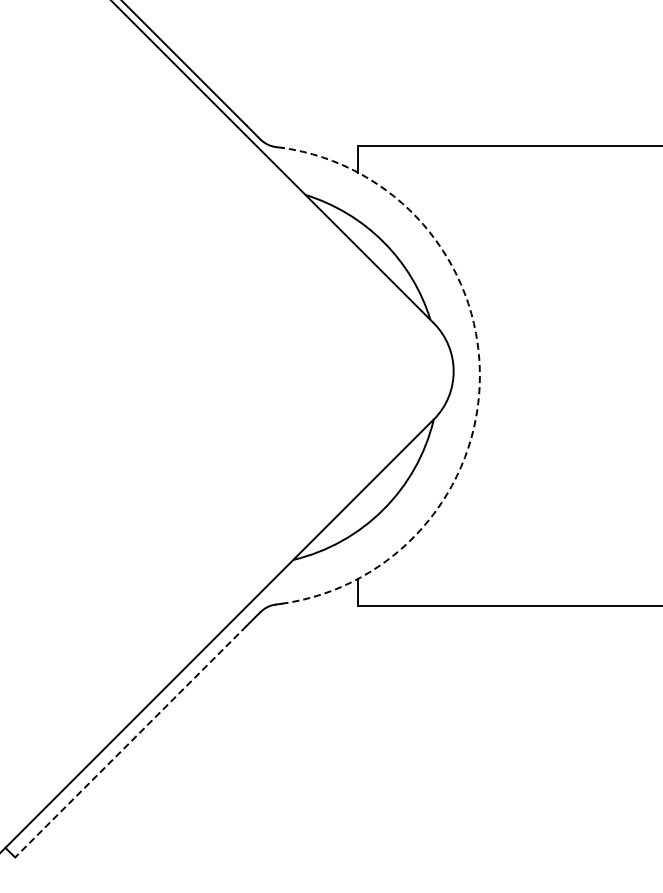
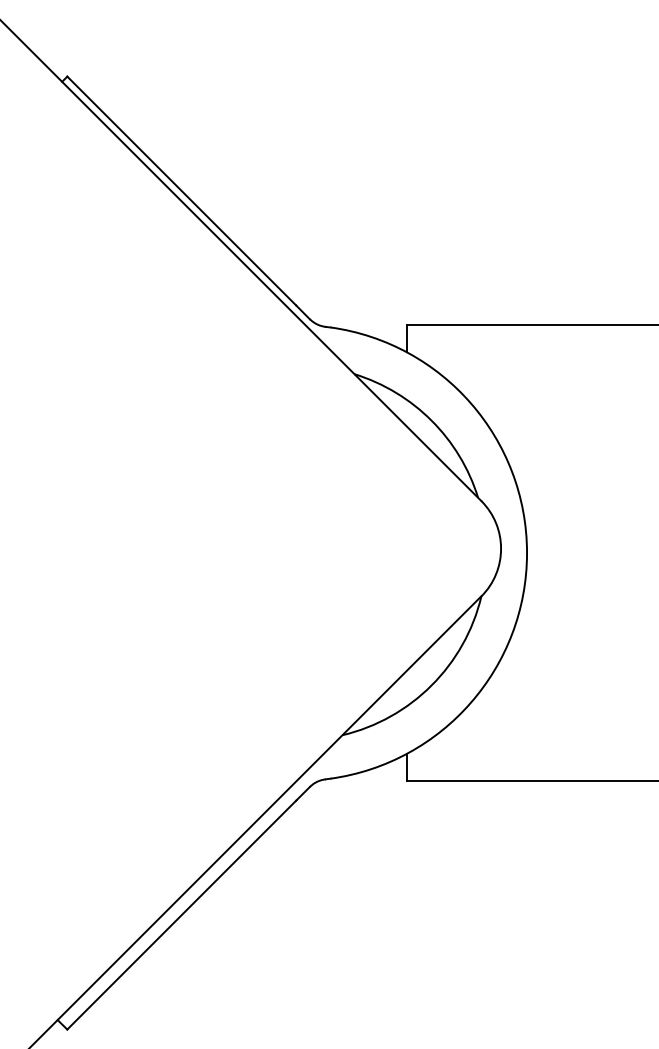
arc: (480, 376) -> (527, 553), dashed -> solid
line: (130, 742) -> (181, 915), dashed -> solid

